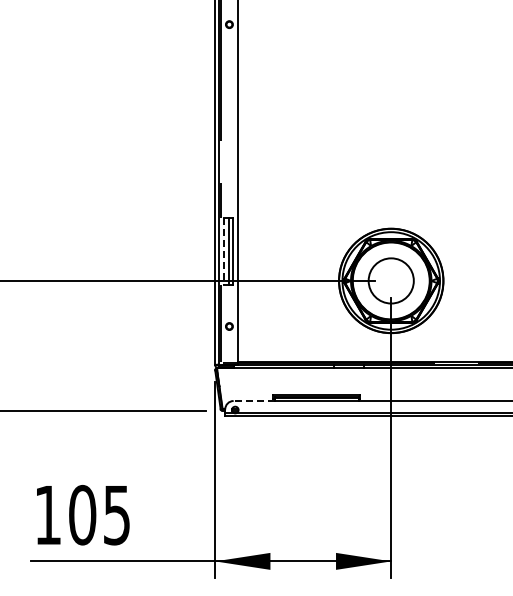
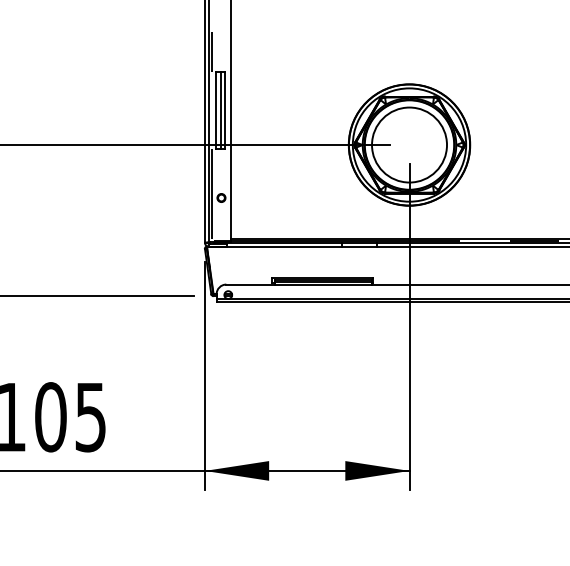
line: (224, 251) -> (215, 110), dashed -> solid
circle: (390, 280) -> (408, 144), size x1.43
line: (254, 401) -> (250, 285), dashed -> solid

